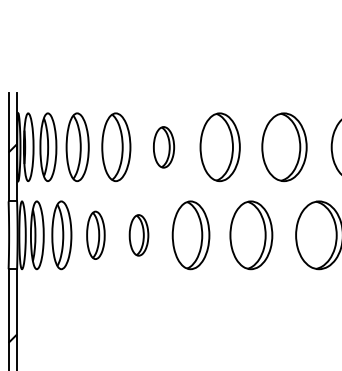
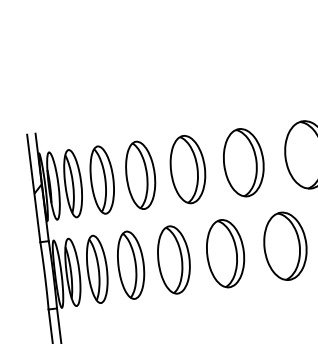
part: (163, 147) -> (187, 169), size x1.67
part: (95, 235) -> (130, 265), size x1.43
part: (138, 235) -> (173, 260), size x1.67

